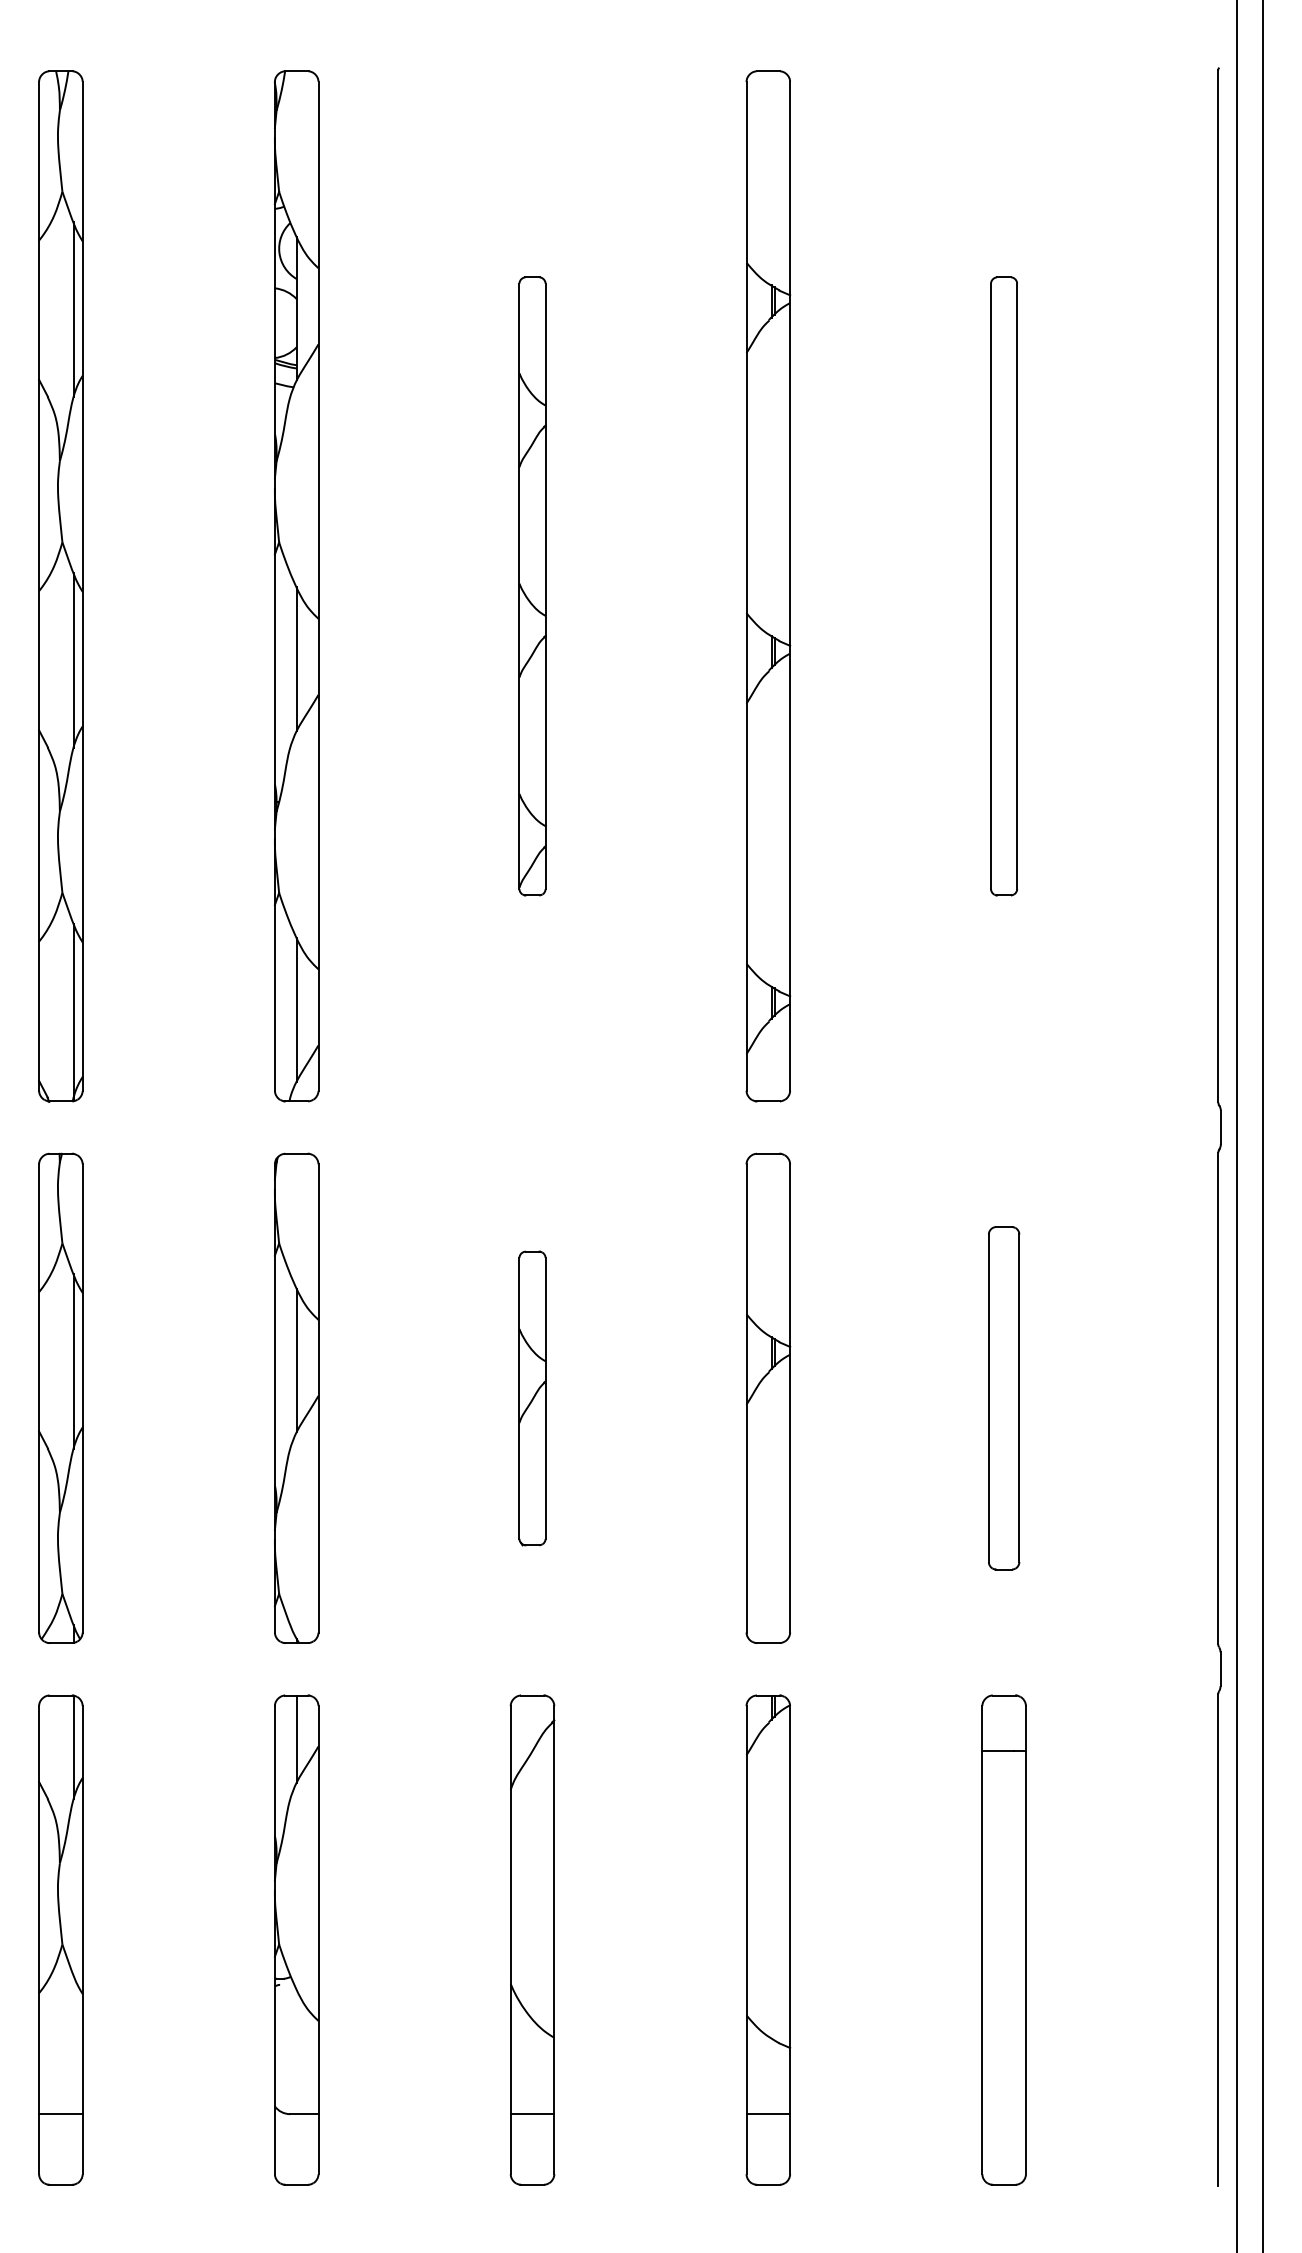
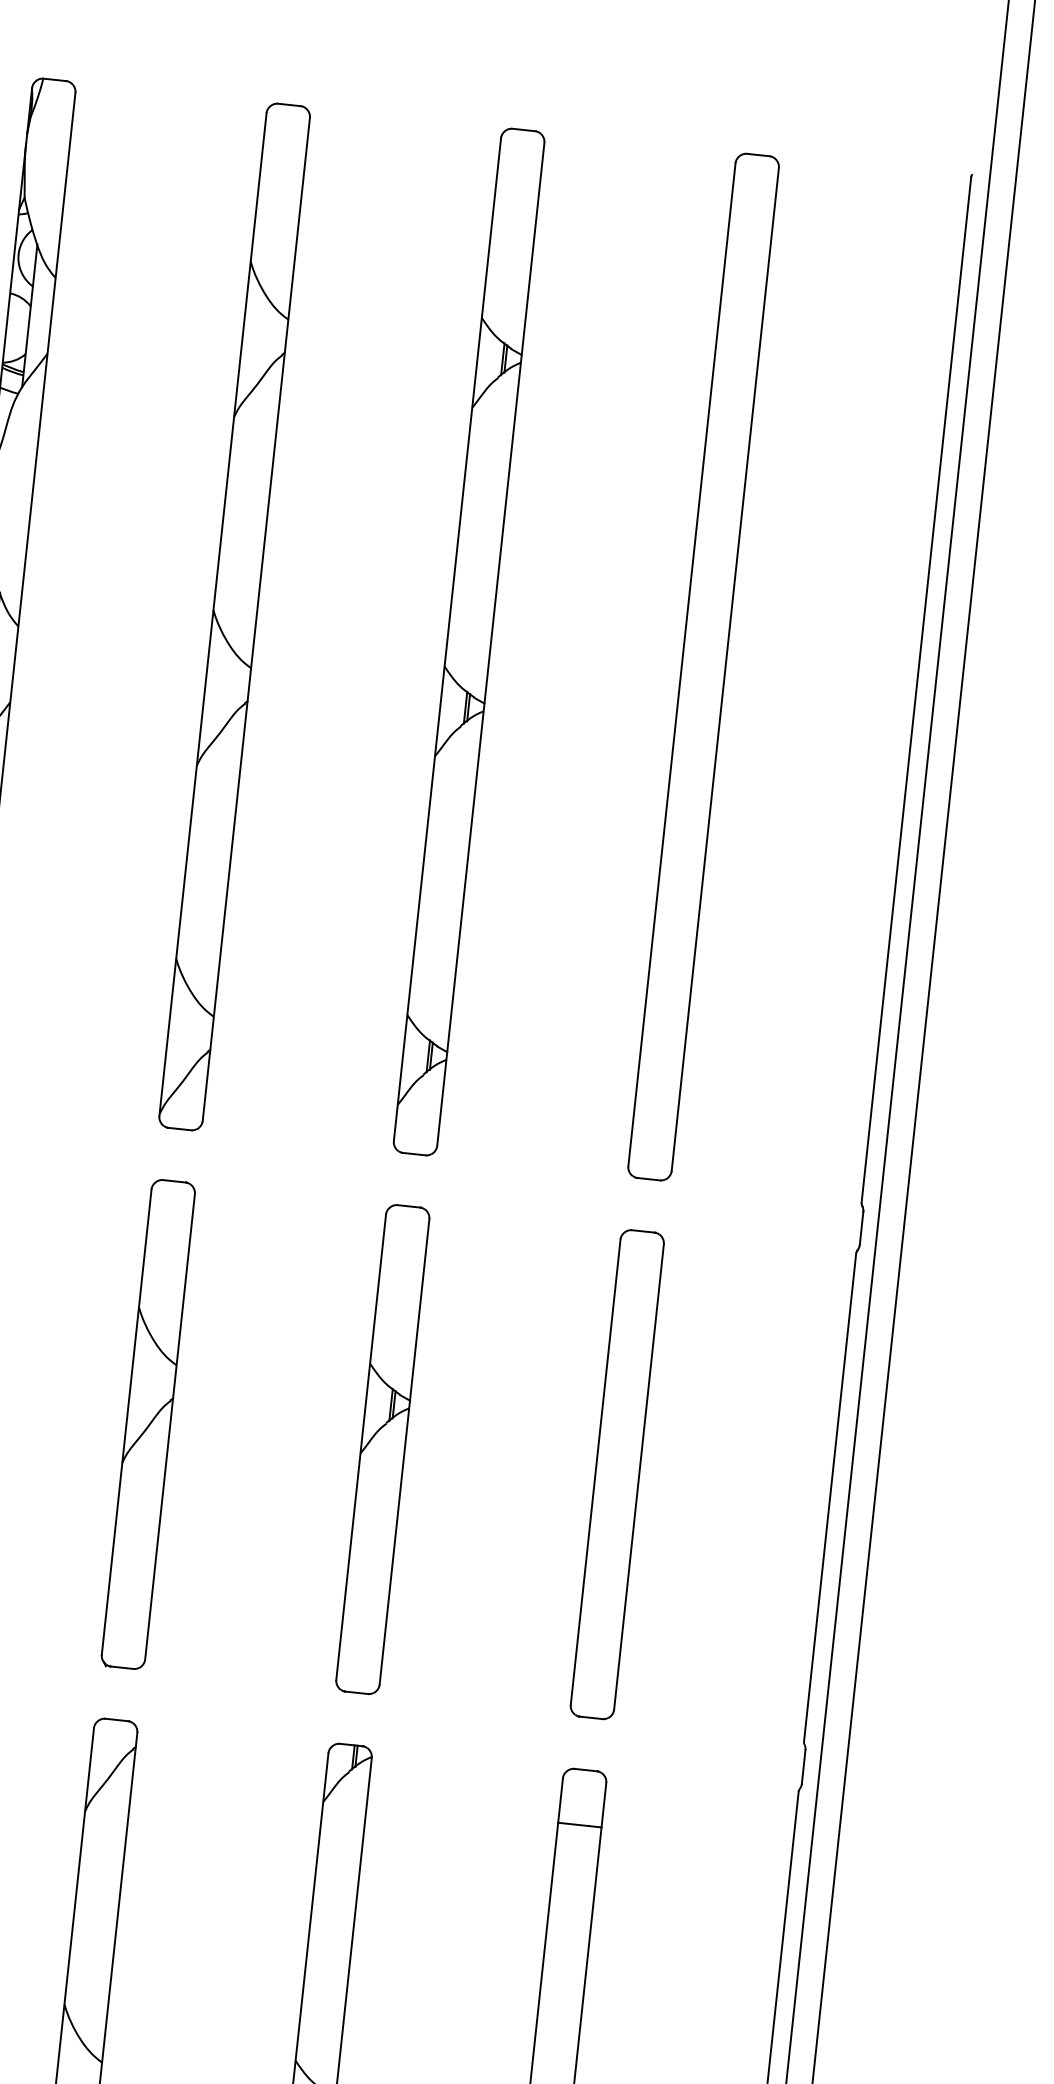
part: (532, 586) -> (234, 617), size x1.67
part: (1003, 586) -> (702, 667), size x1.67
part: (1003, 1397) -> (616, 1473), size x1.43
part: (532, 1398) -> (148, 1424), size x1.67

